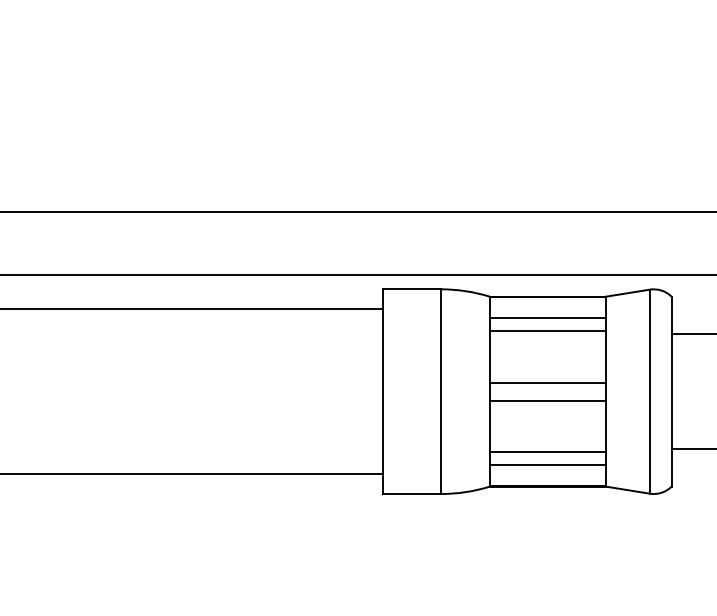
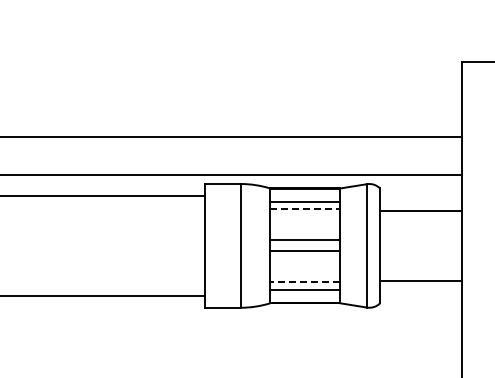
line: (548, 331) -> (305, 209), solid -> dashed
line: (548, 452) -> (305, 282), solid -> dashed

